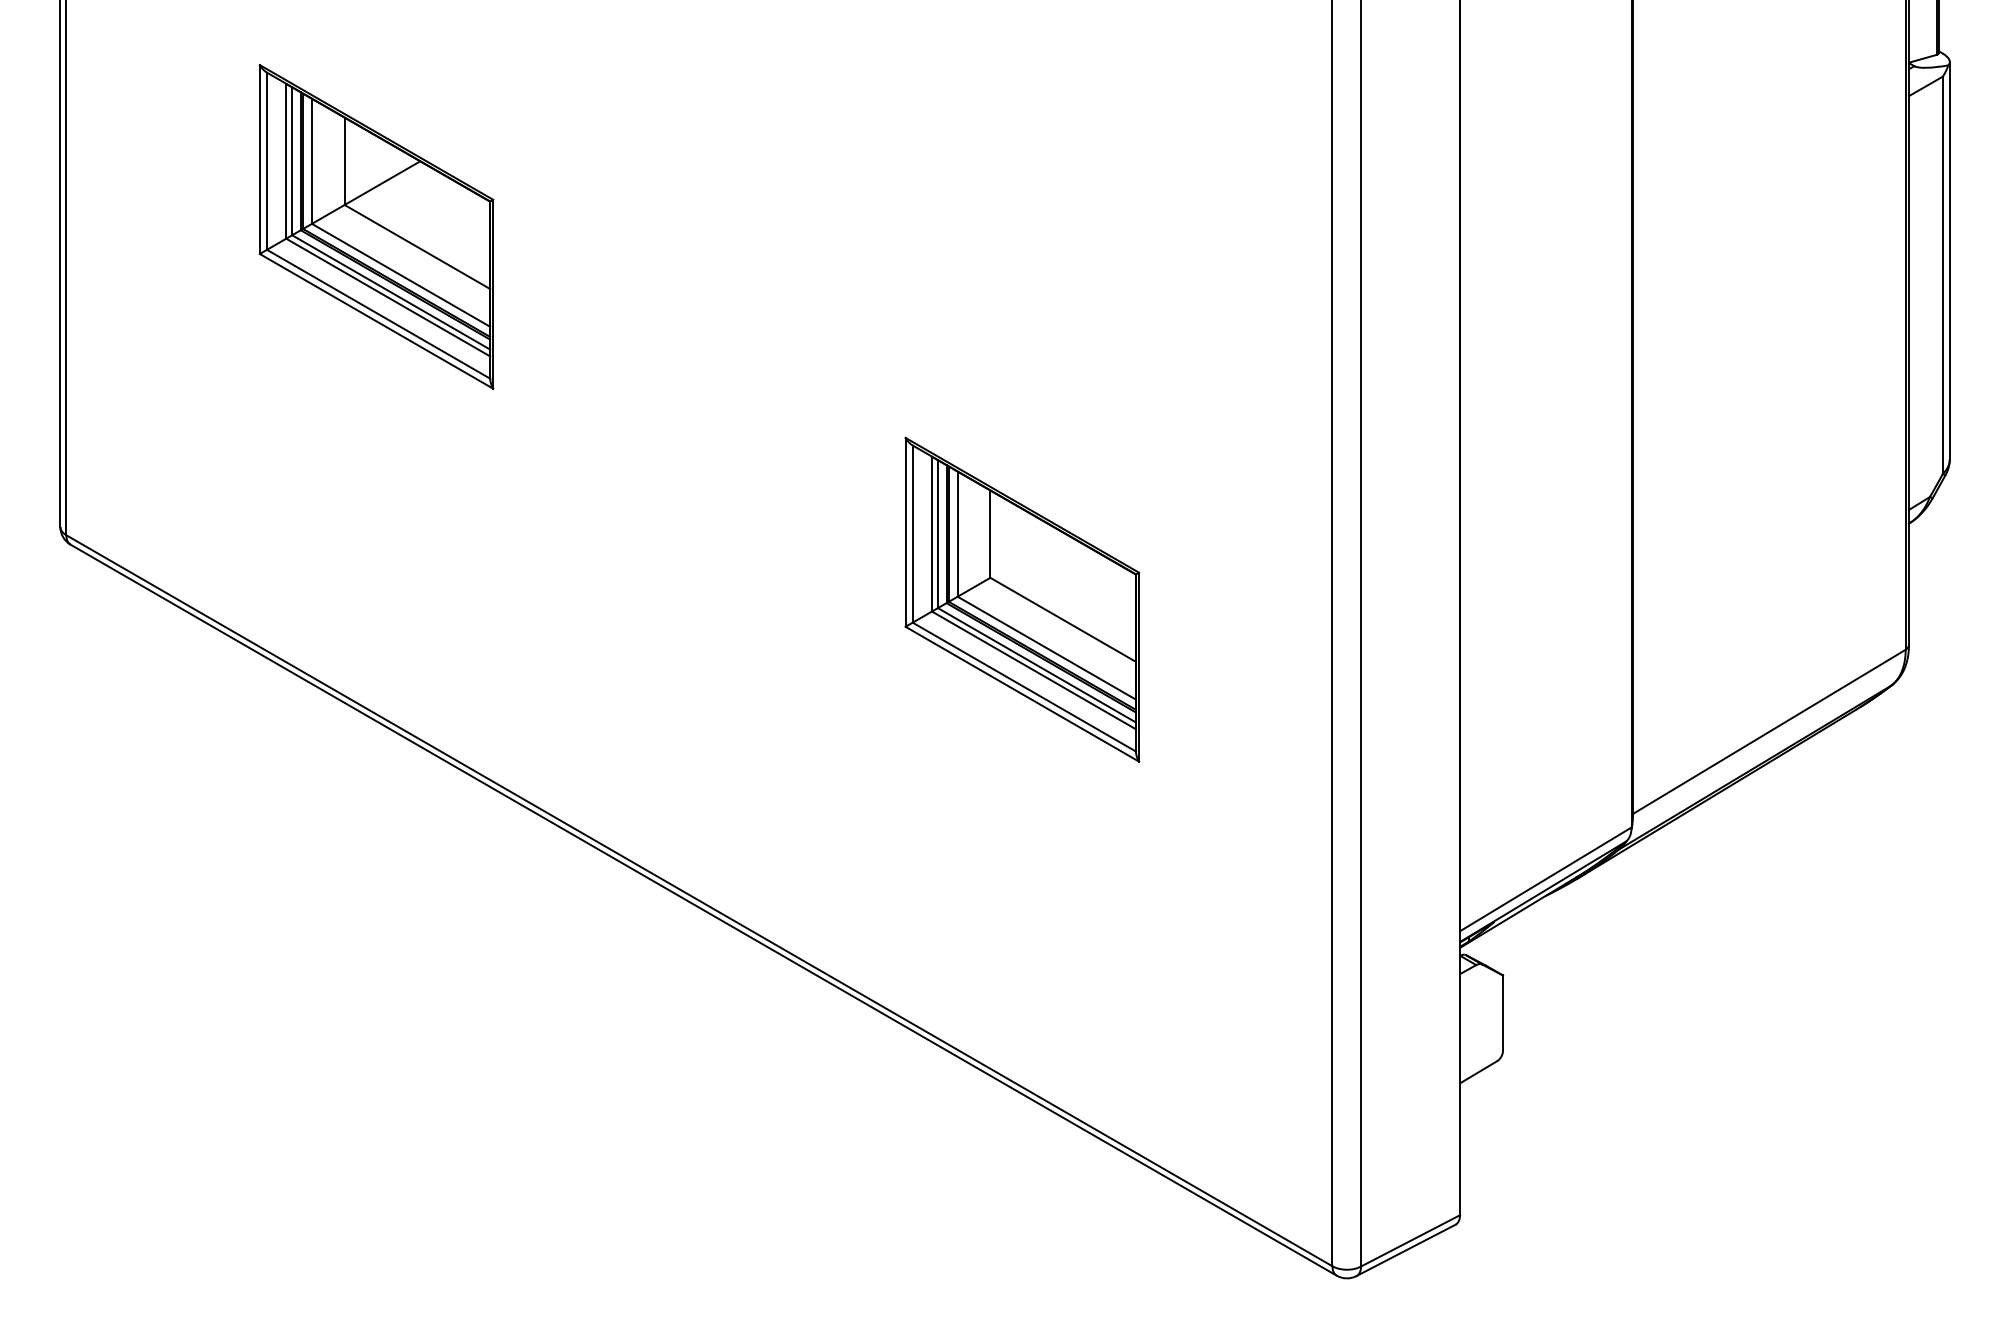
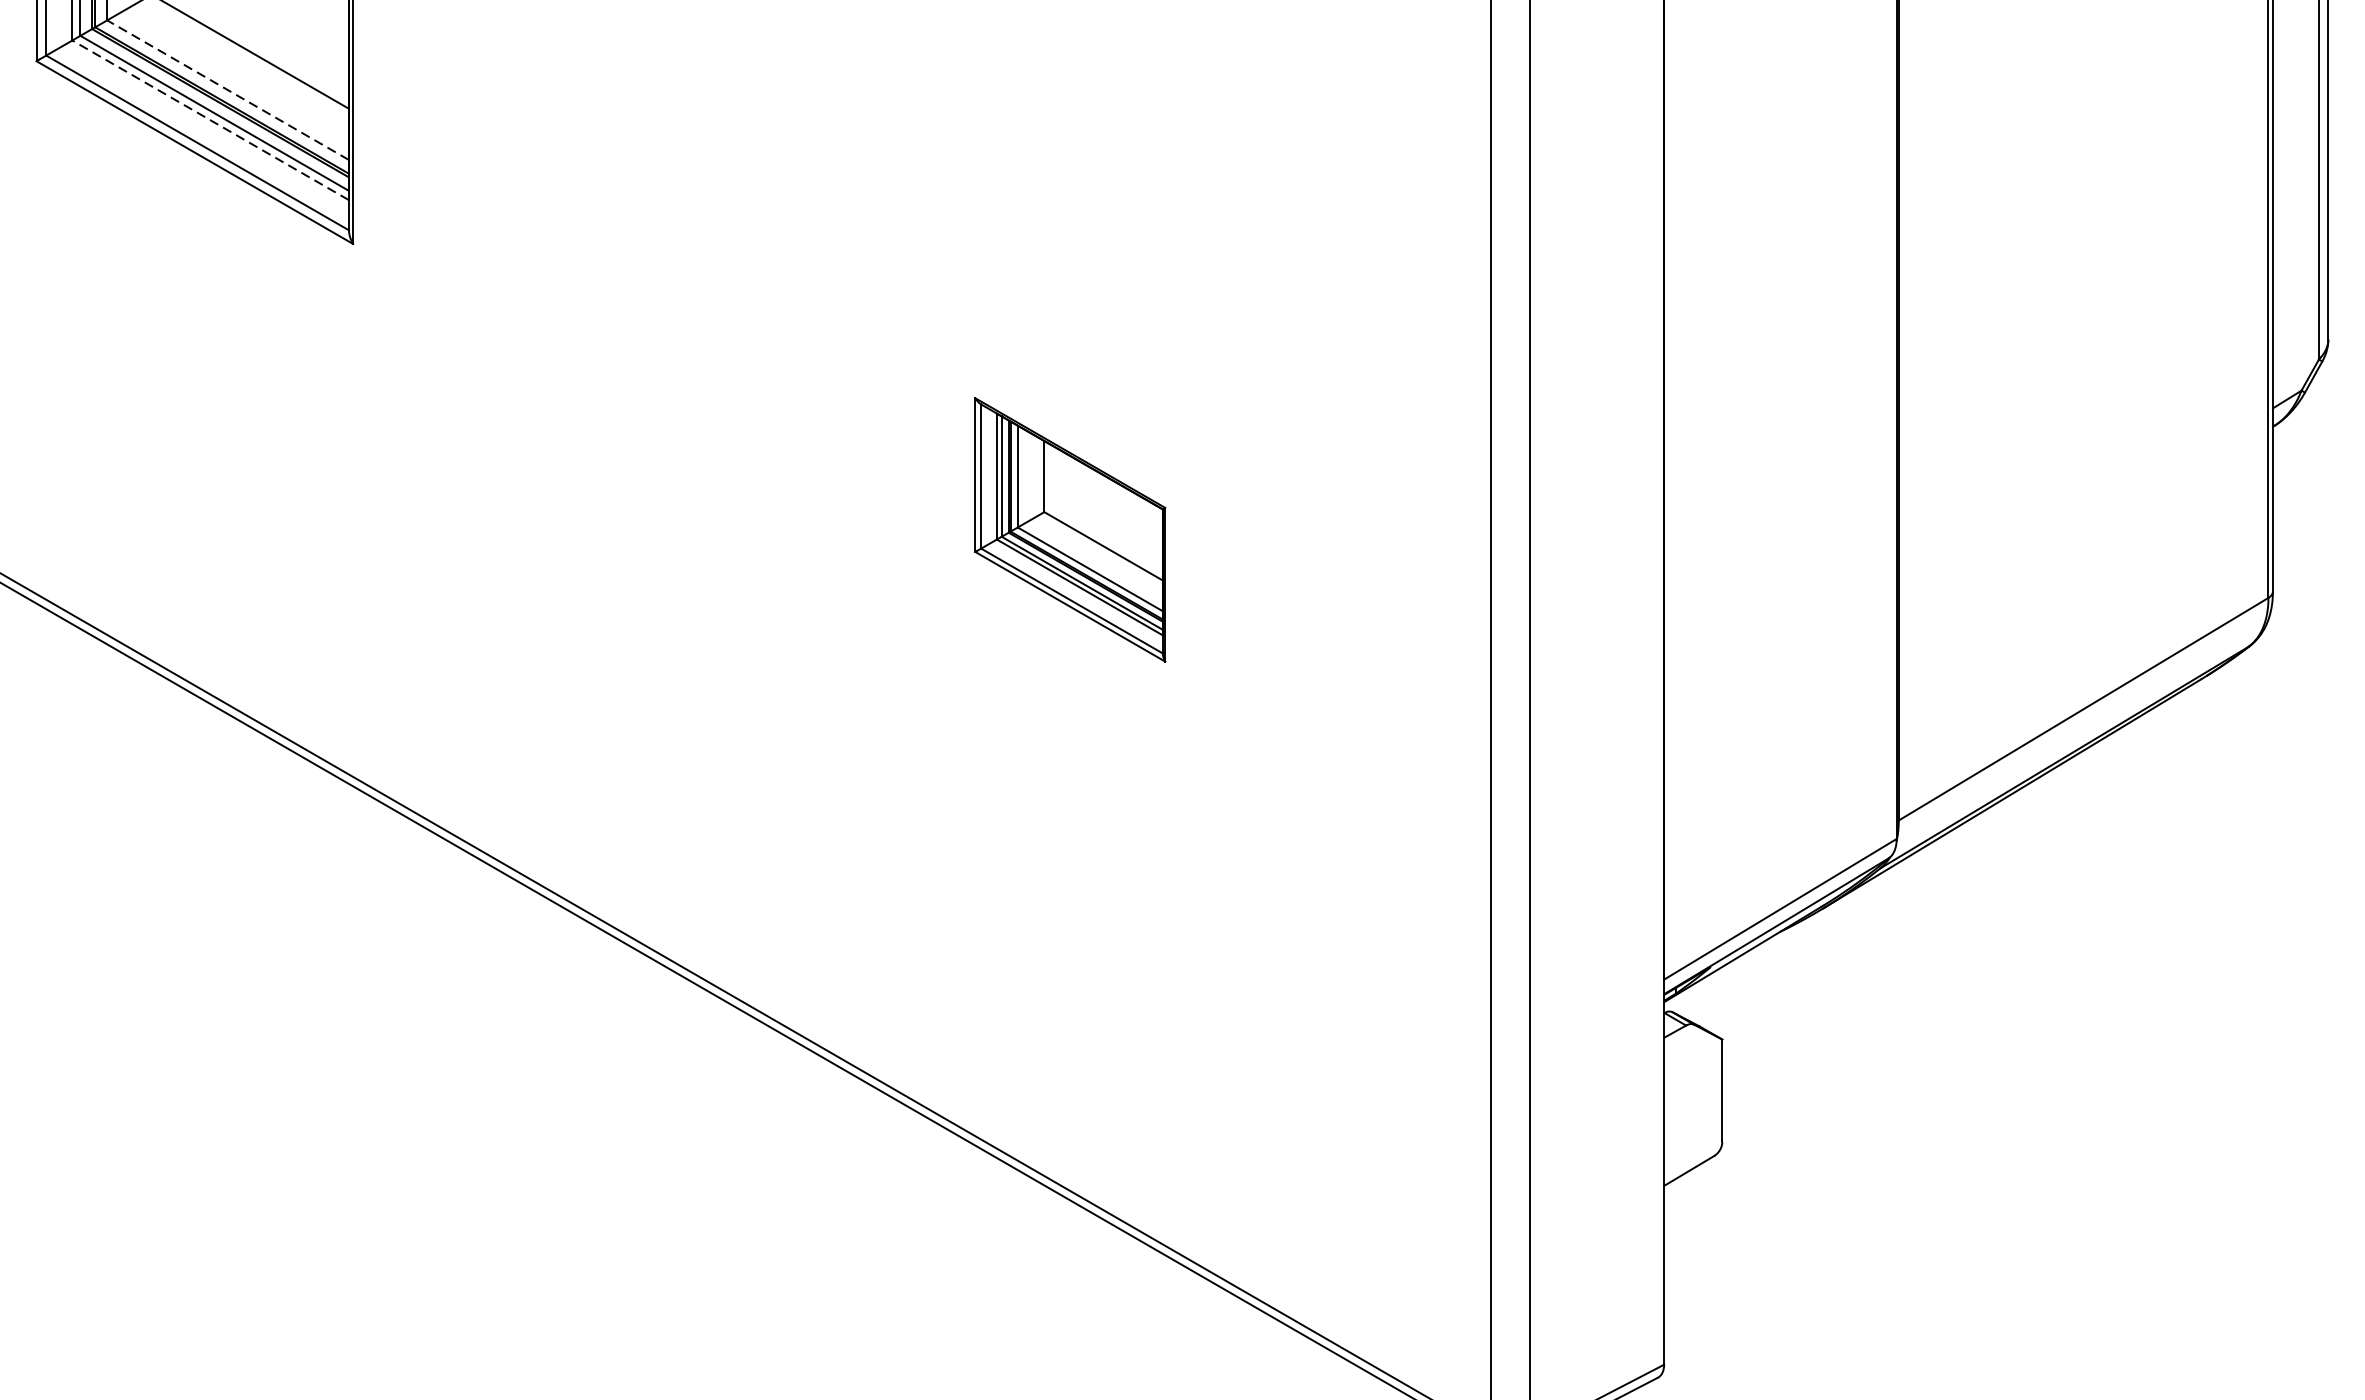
line: (401, 275) -> (228, 90), solid -> dashed
line: (388, 297) -> (211, 120), solid -> dashed
part: (1021, 599) -> (1069, 529), size x0.6

